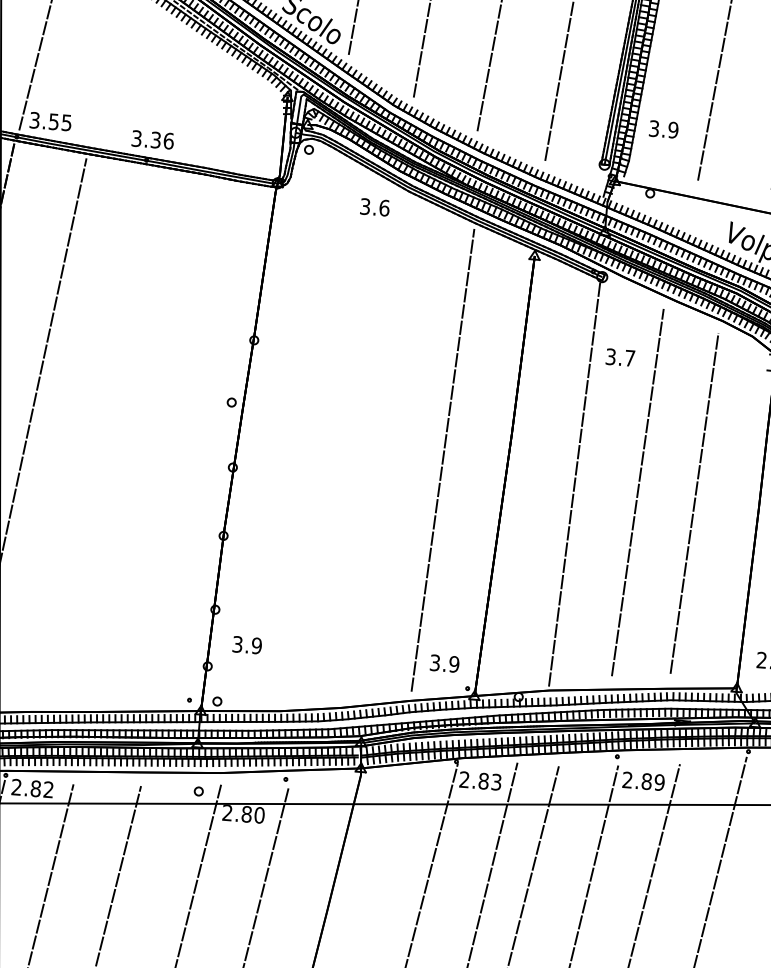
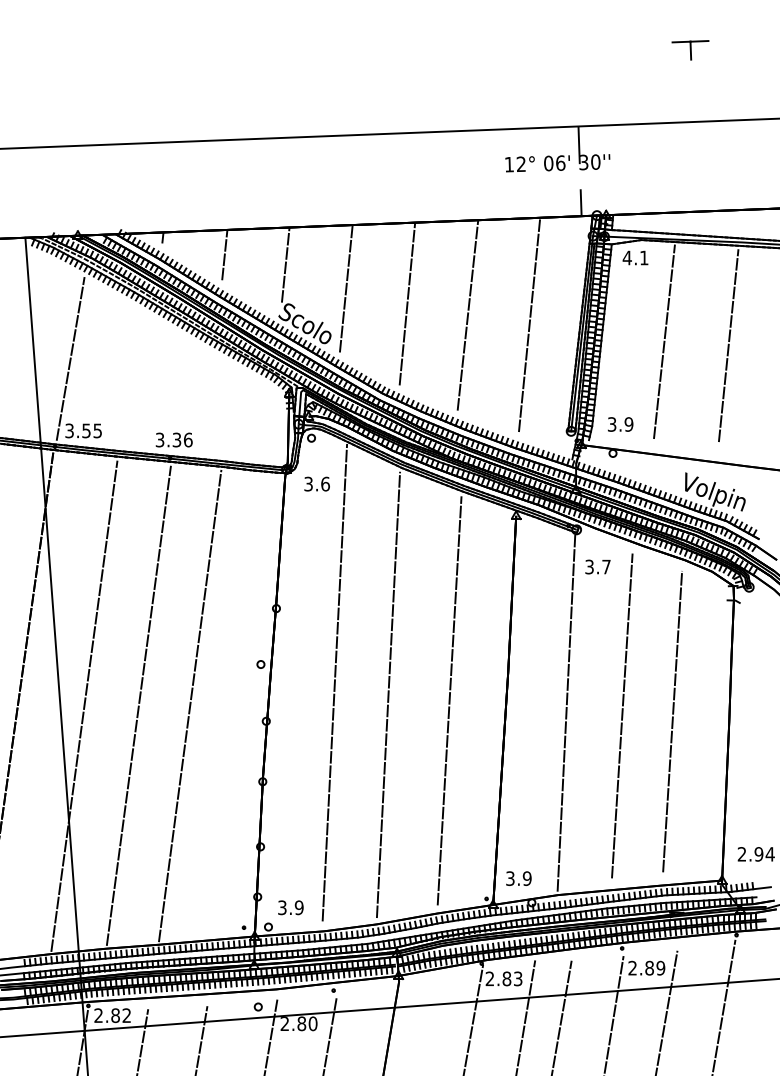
text: (663, 129) -> (620, 424), moved
text: (374, 206) -> (316, 483), moved
text: (619, 356) -> (597, 566), moved
line: (313, 429) -> (334, 682), added
line: (89, 438) -> (138, 705), added
line: (146, 442) -> (189, 705), added
line: (374, 447) -> (388, 694), added
text: (246, 644) -> (290, 907), moved
text: (444, 663) -> (518, 878), moved

